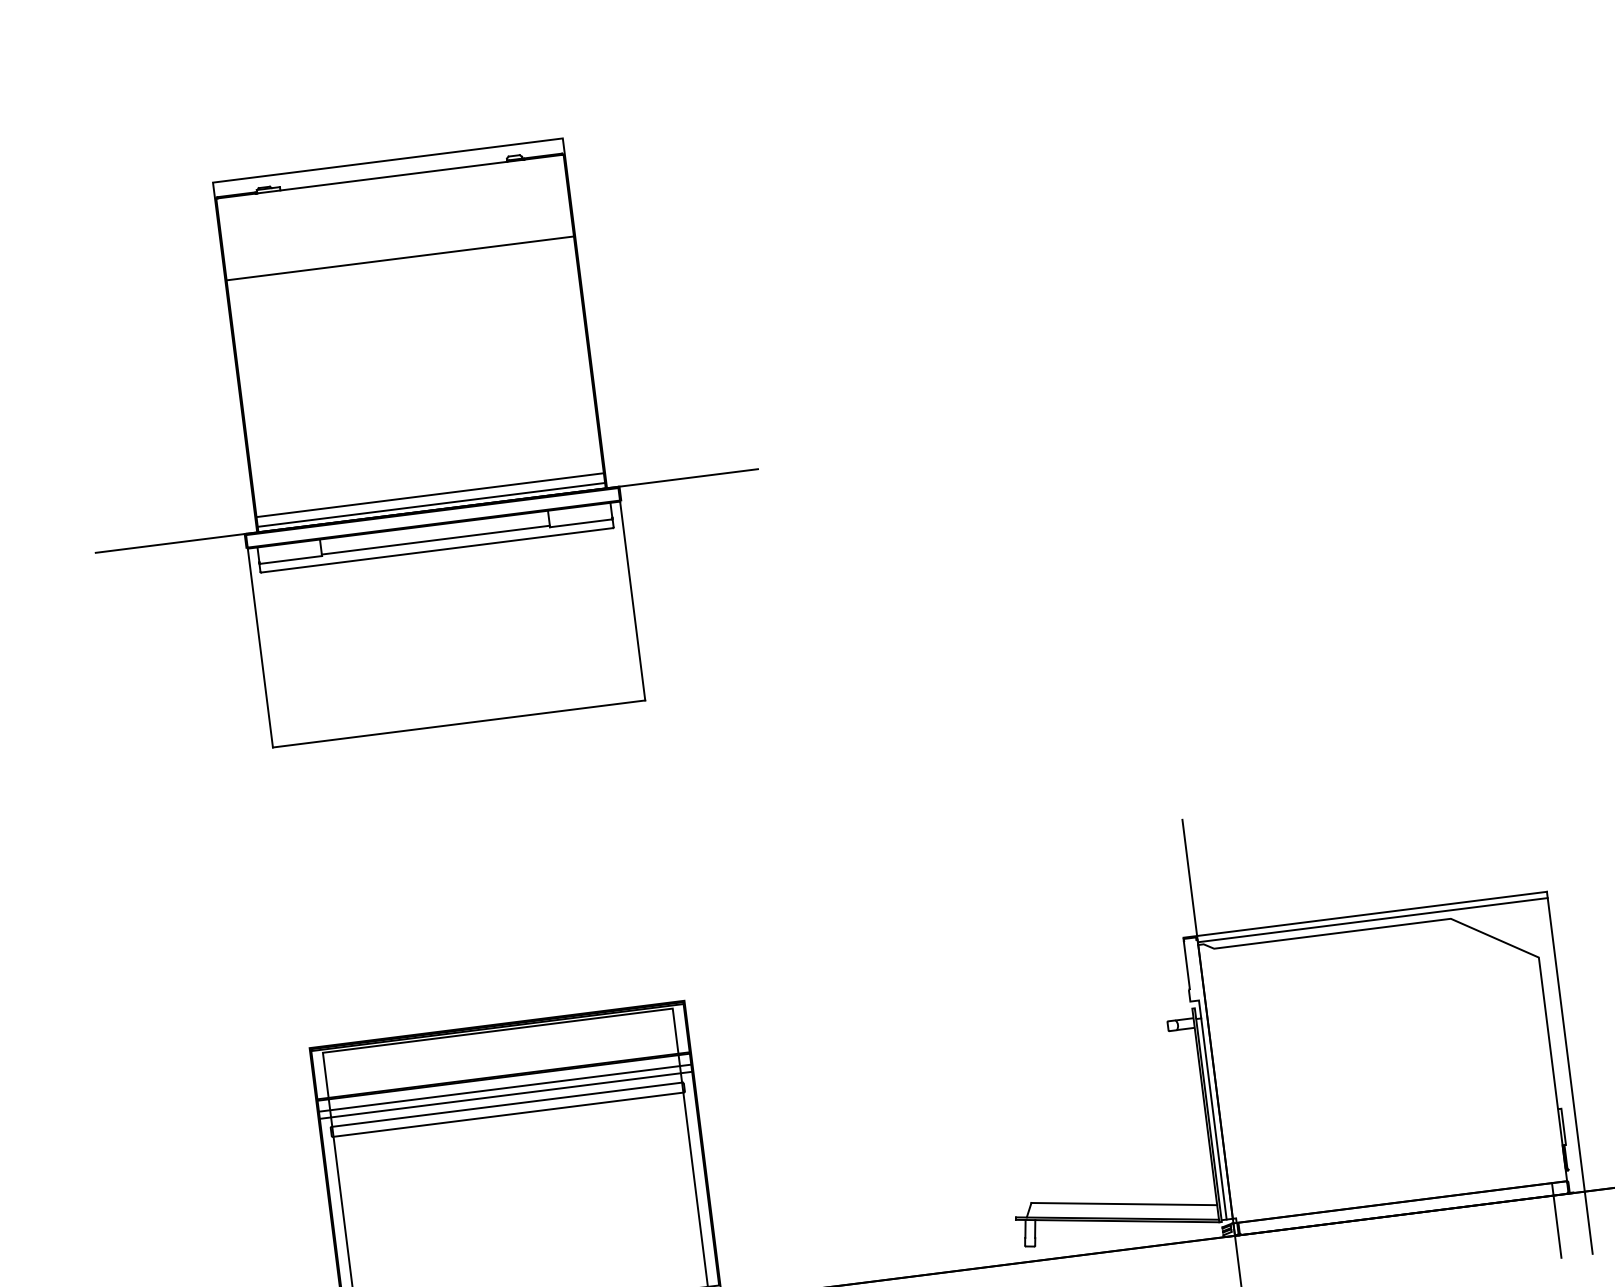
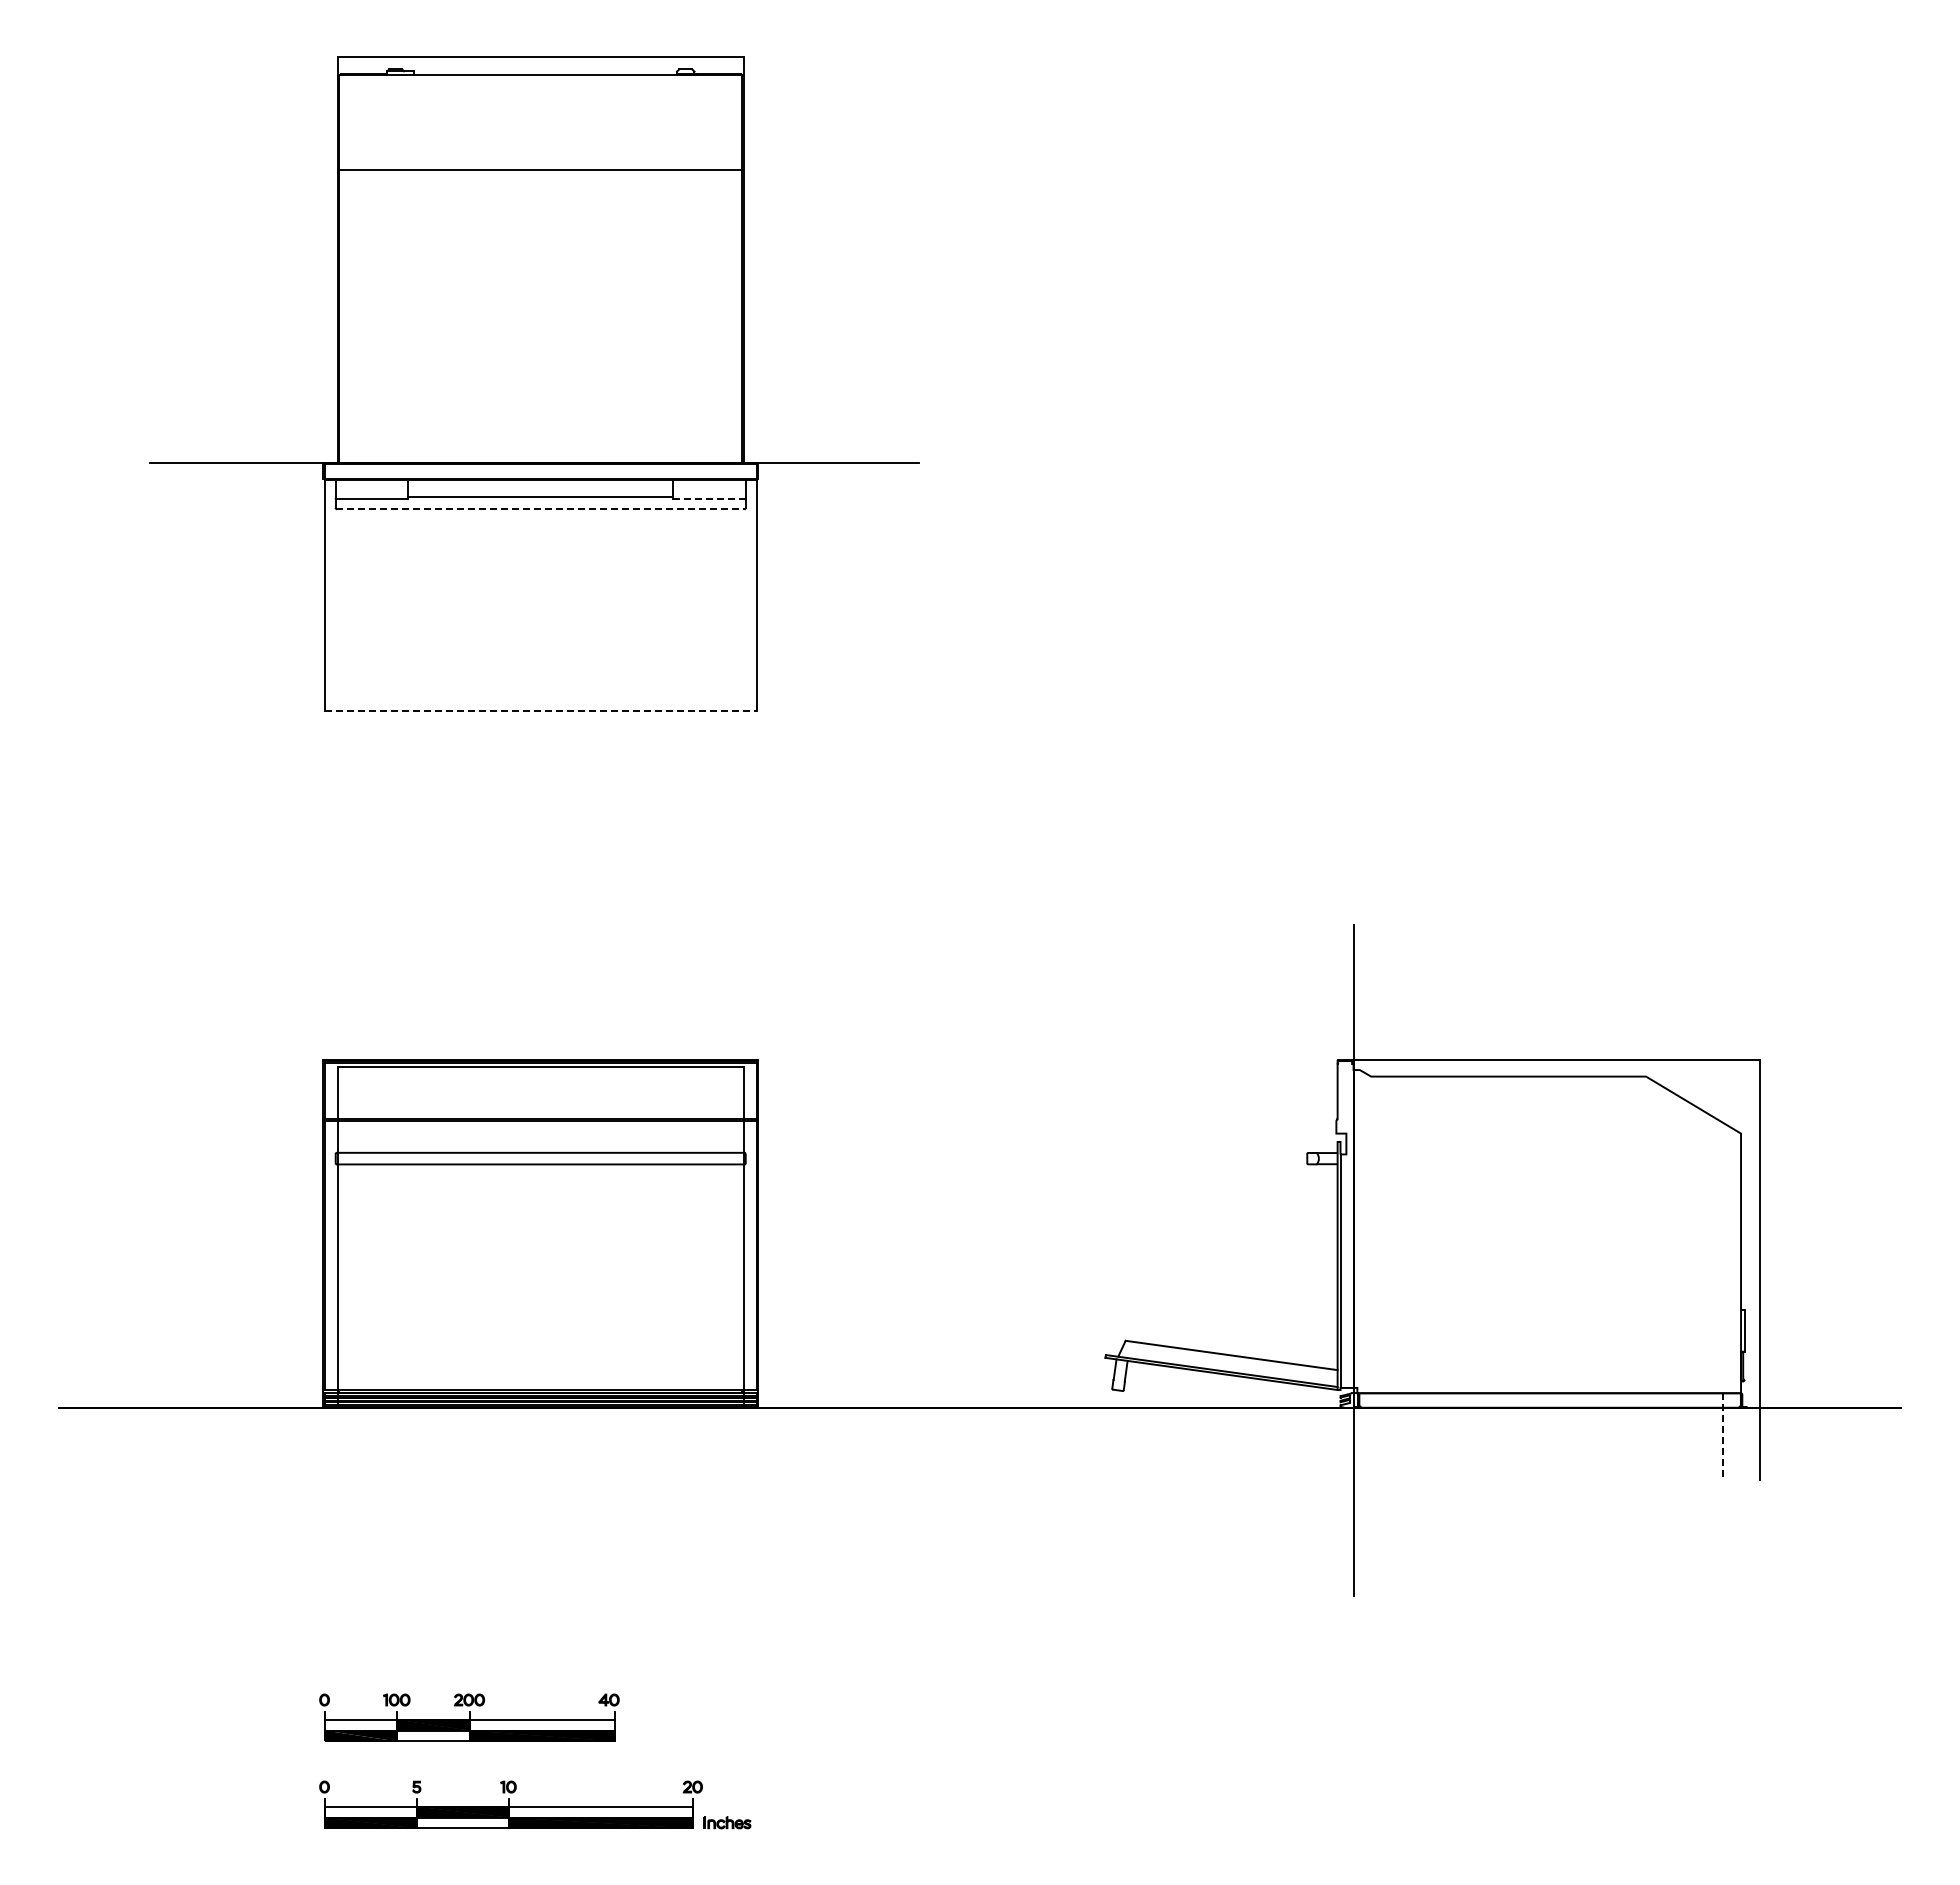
line: (430, 495) -> (540, 445), removed
line: (431, 505) -> (540, 456), removed
line: (581, 523) -> (709, 499), solid -> dashed
line: (437, 550) -> (541, 509), solid -> dashed
line: (459, 723) -> (541, 710), solid -> dashed
line: (1372, 919) -> (1556, 1066), removed
line: (504, 1088) -> (540, 1133), removed
line: (505, 1094) -> (540, 1141), removed
line: (1213, 1118) -> (1346, 1270), removed
line: (1556, 1221) -> (1723, 1437), solid -> dashed

